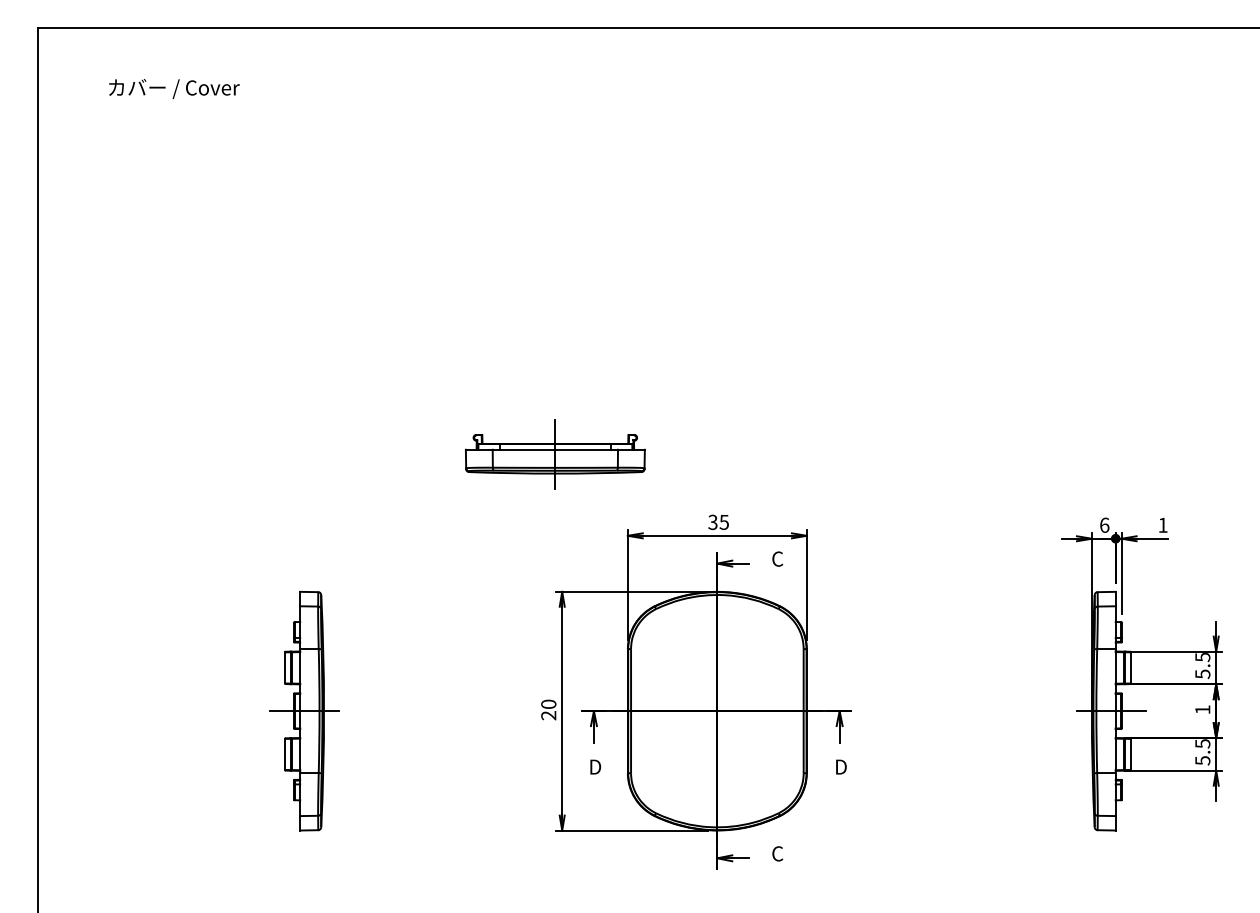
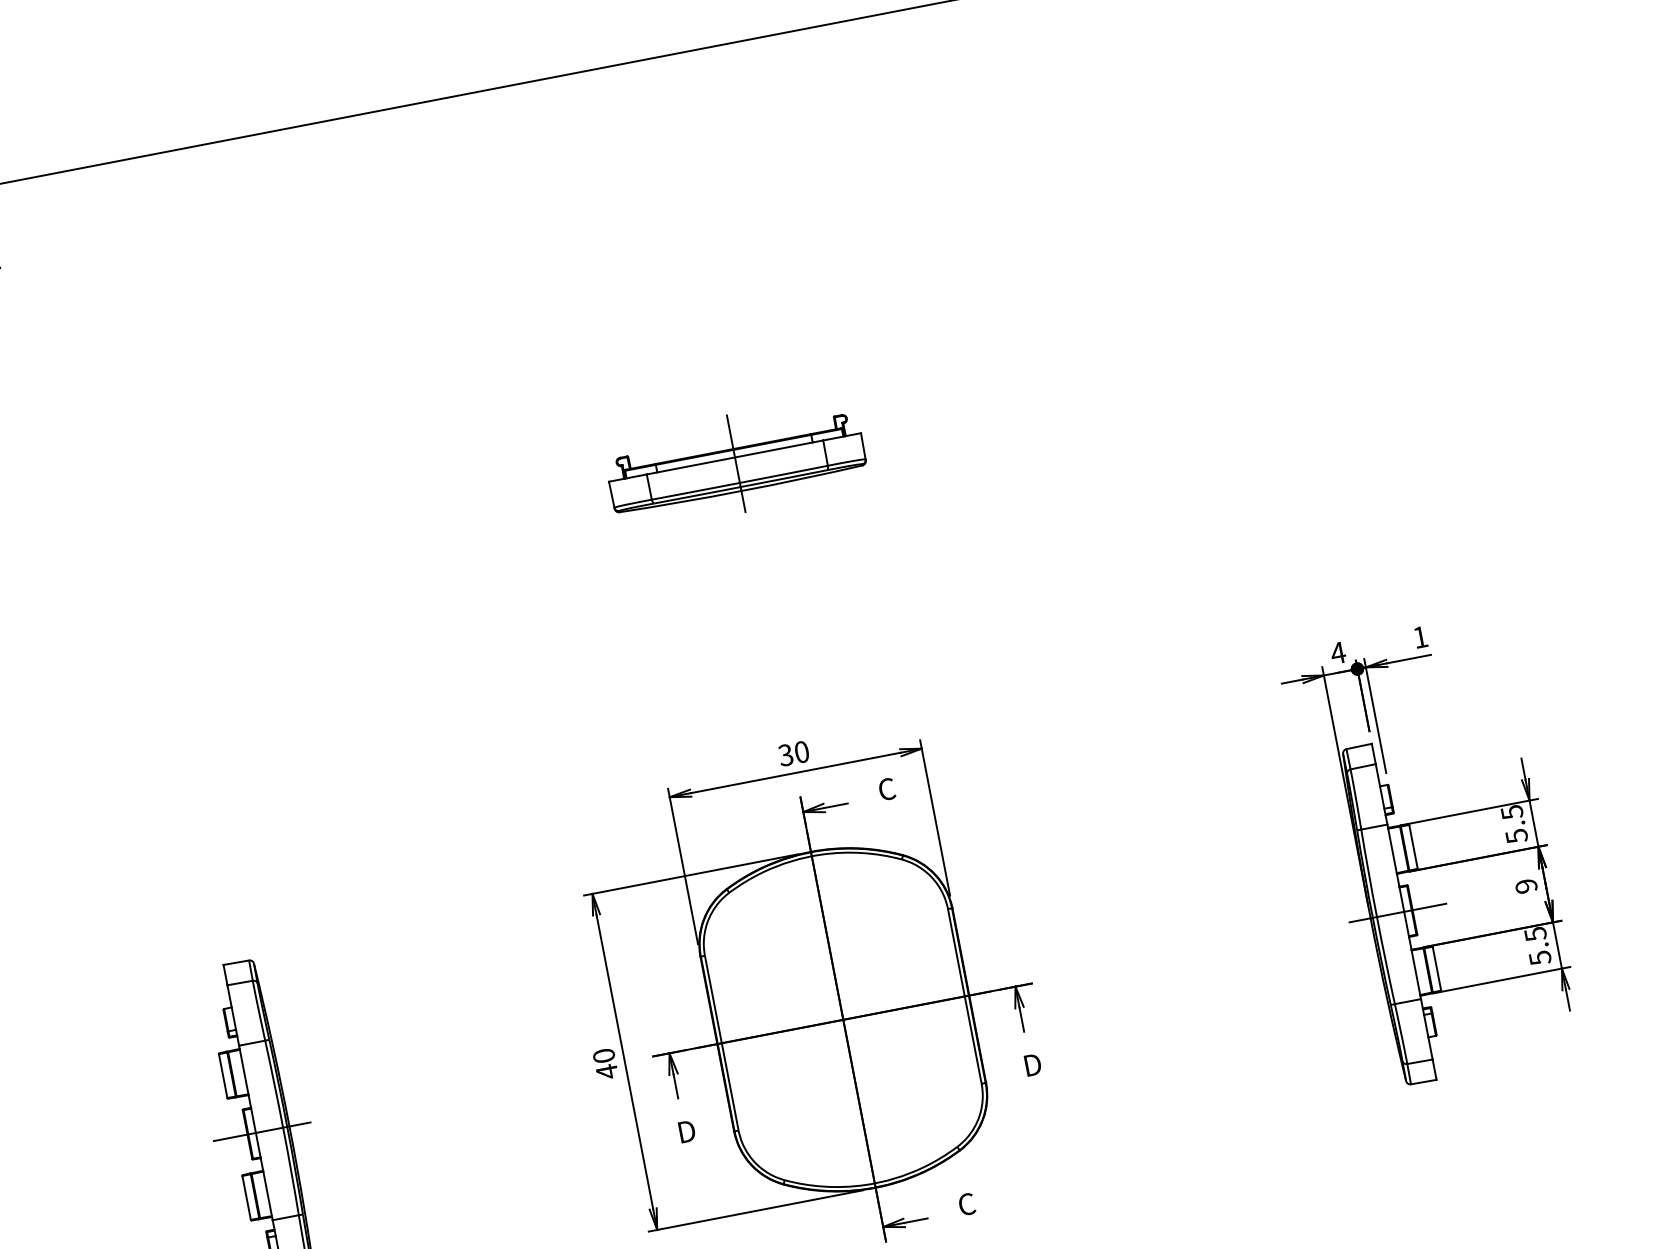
part: (555, 454) -> (736, 464), moved
text: (723, 521) -> (800, 751), 35 -> 30
text: (1104, 524) -> (1337, 652), 6 -> 4
text: (1202, 709) -> (1525, 885), 1 -> 9
text: (548, 715) -> (606, 1071), 20 -> 40

